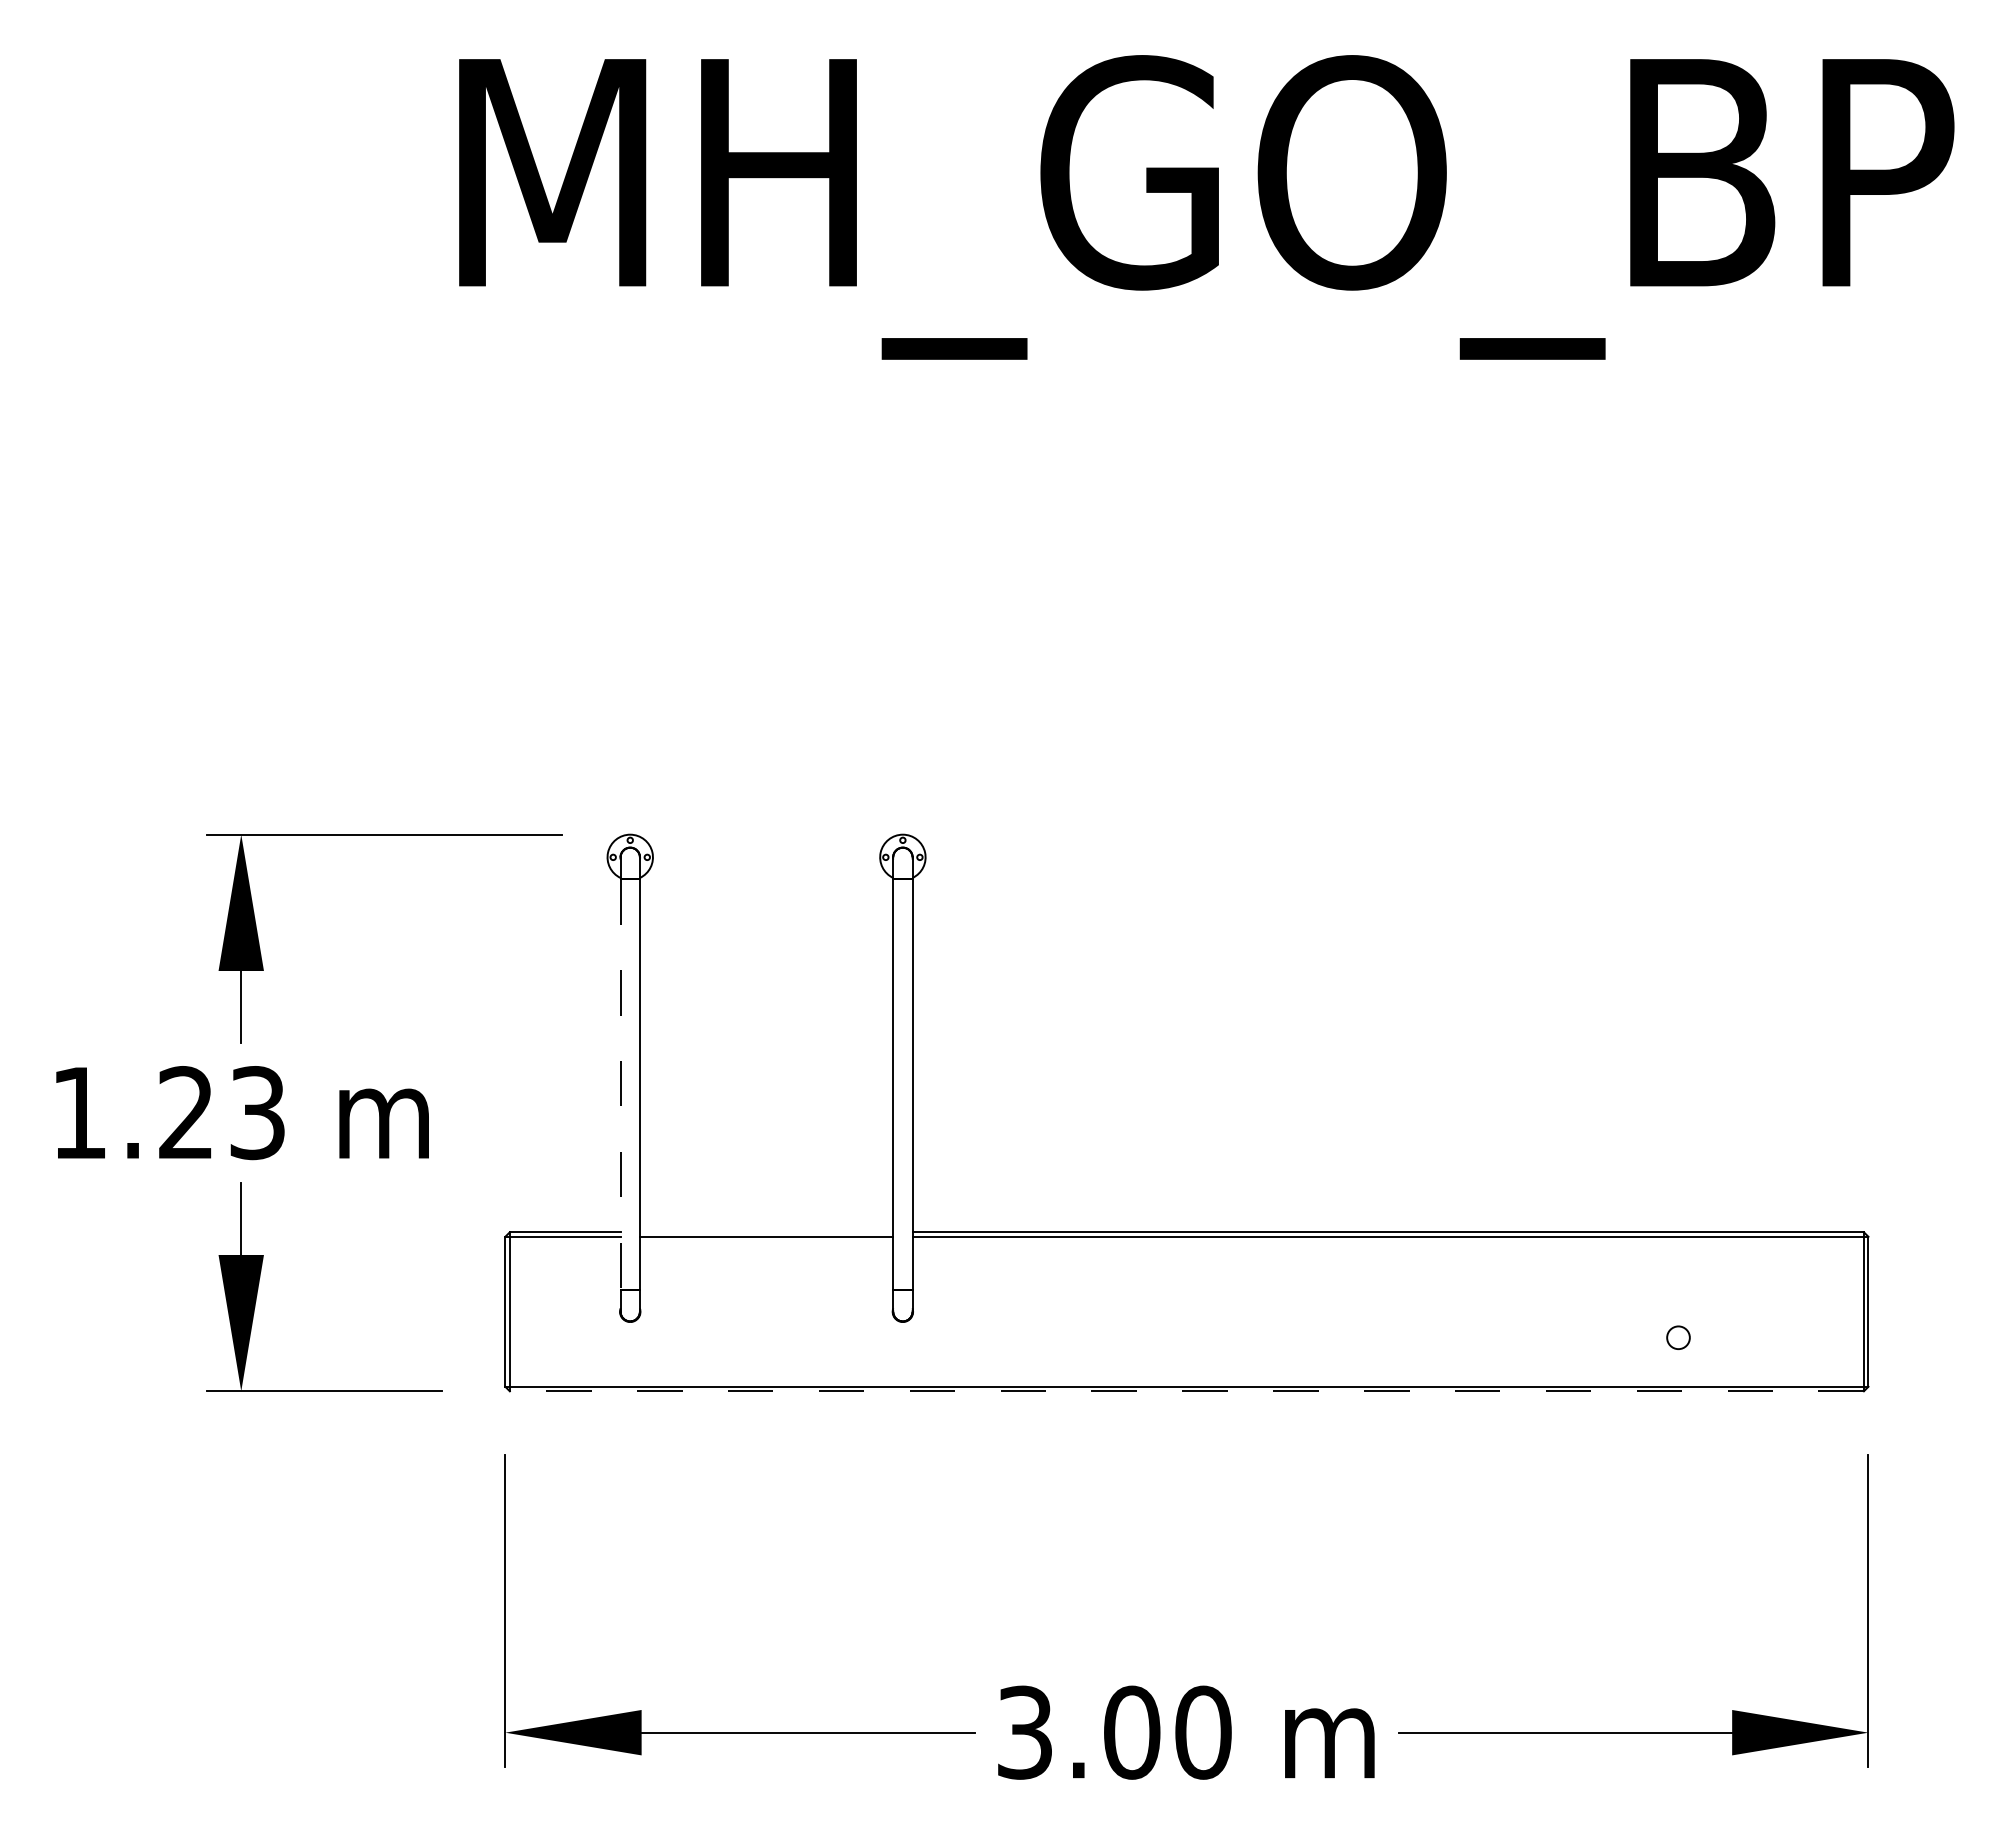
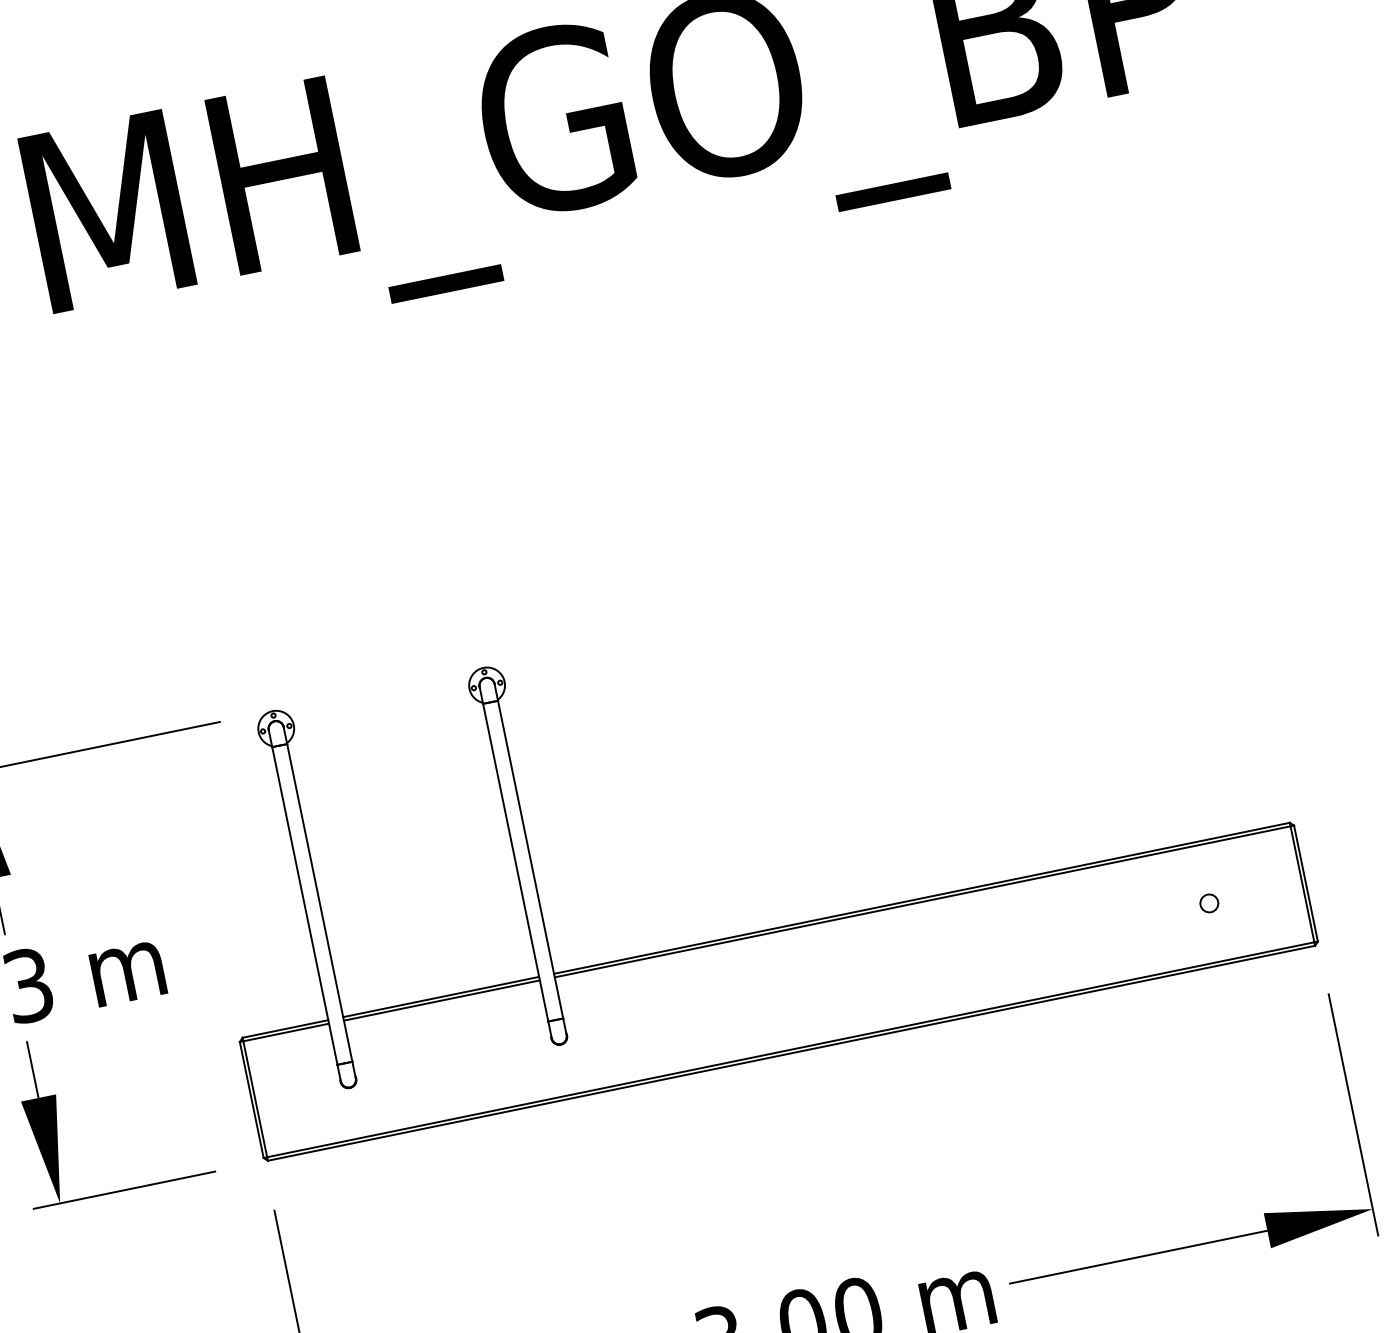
line: (620, 1085) -> (304, 906), dashed -> solid
line: (766, 1232) -> (441, 997), added
circle: (1678, 1337) -> (1209, 903), moved
line: (1186, 1391) -> (791, 1053), dashed -> solid

